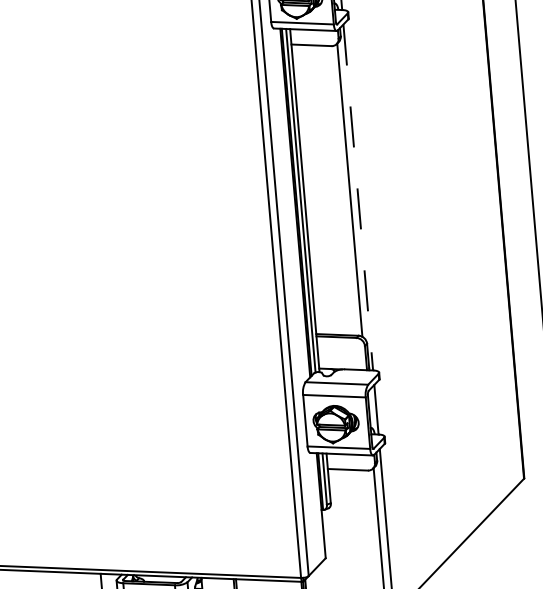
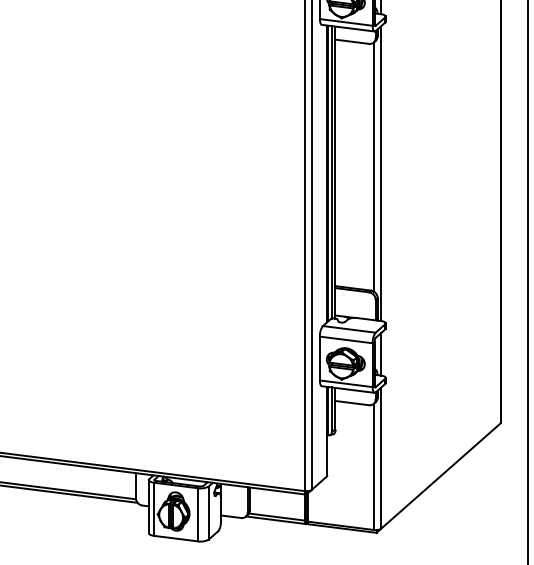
line: (357, 198) -> (380, 174), dashed -> solid

